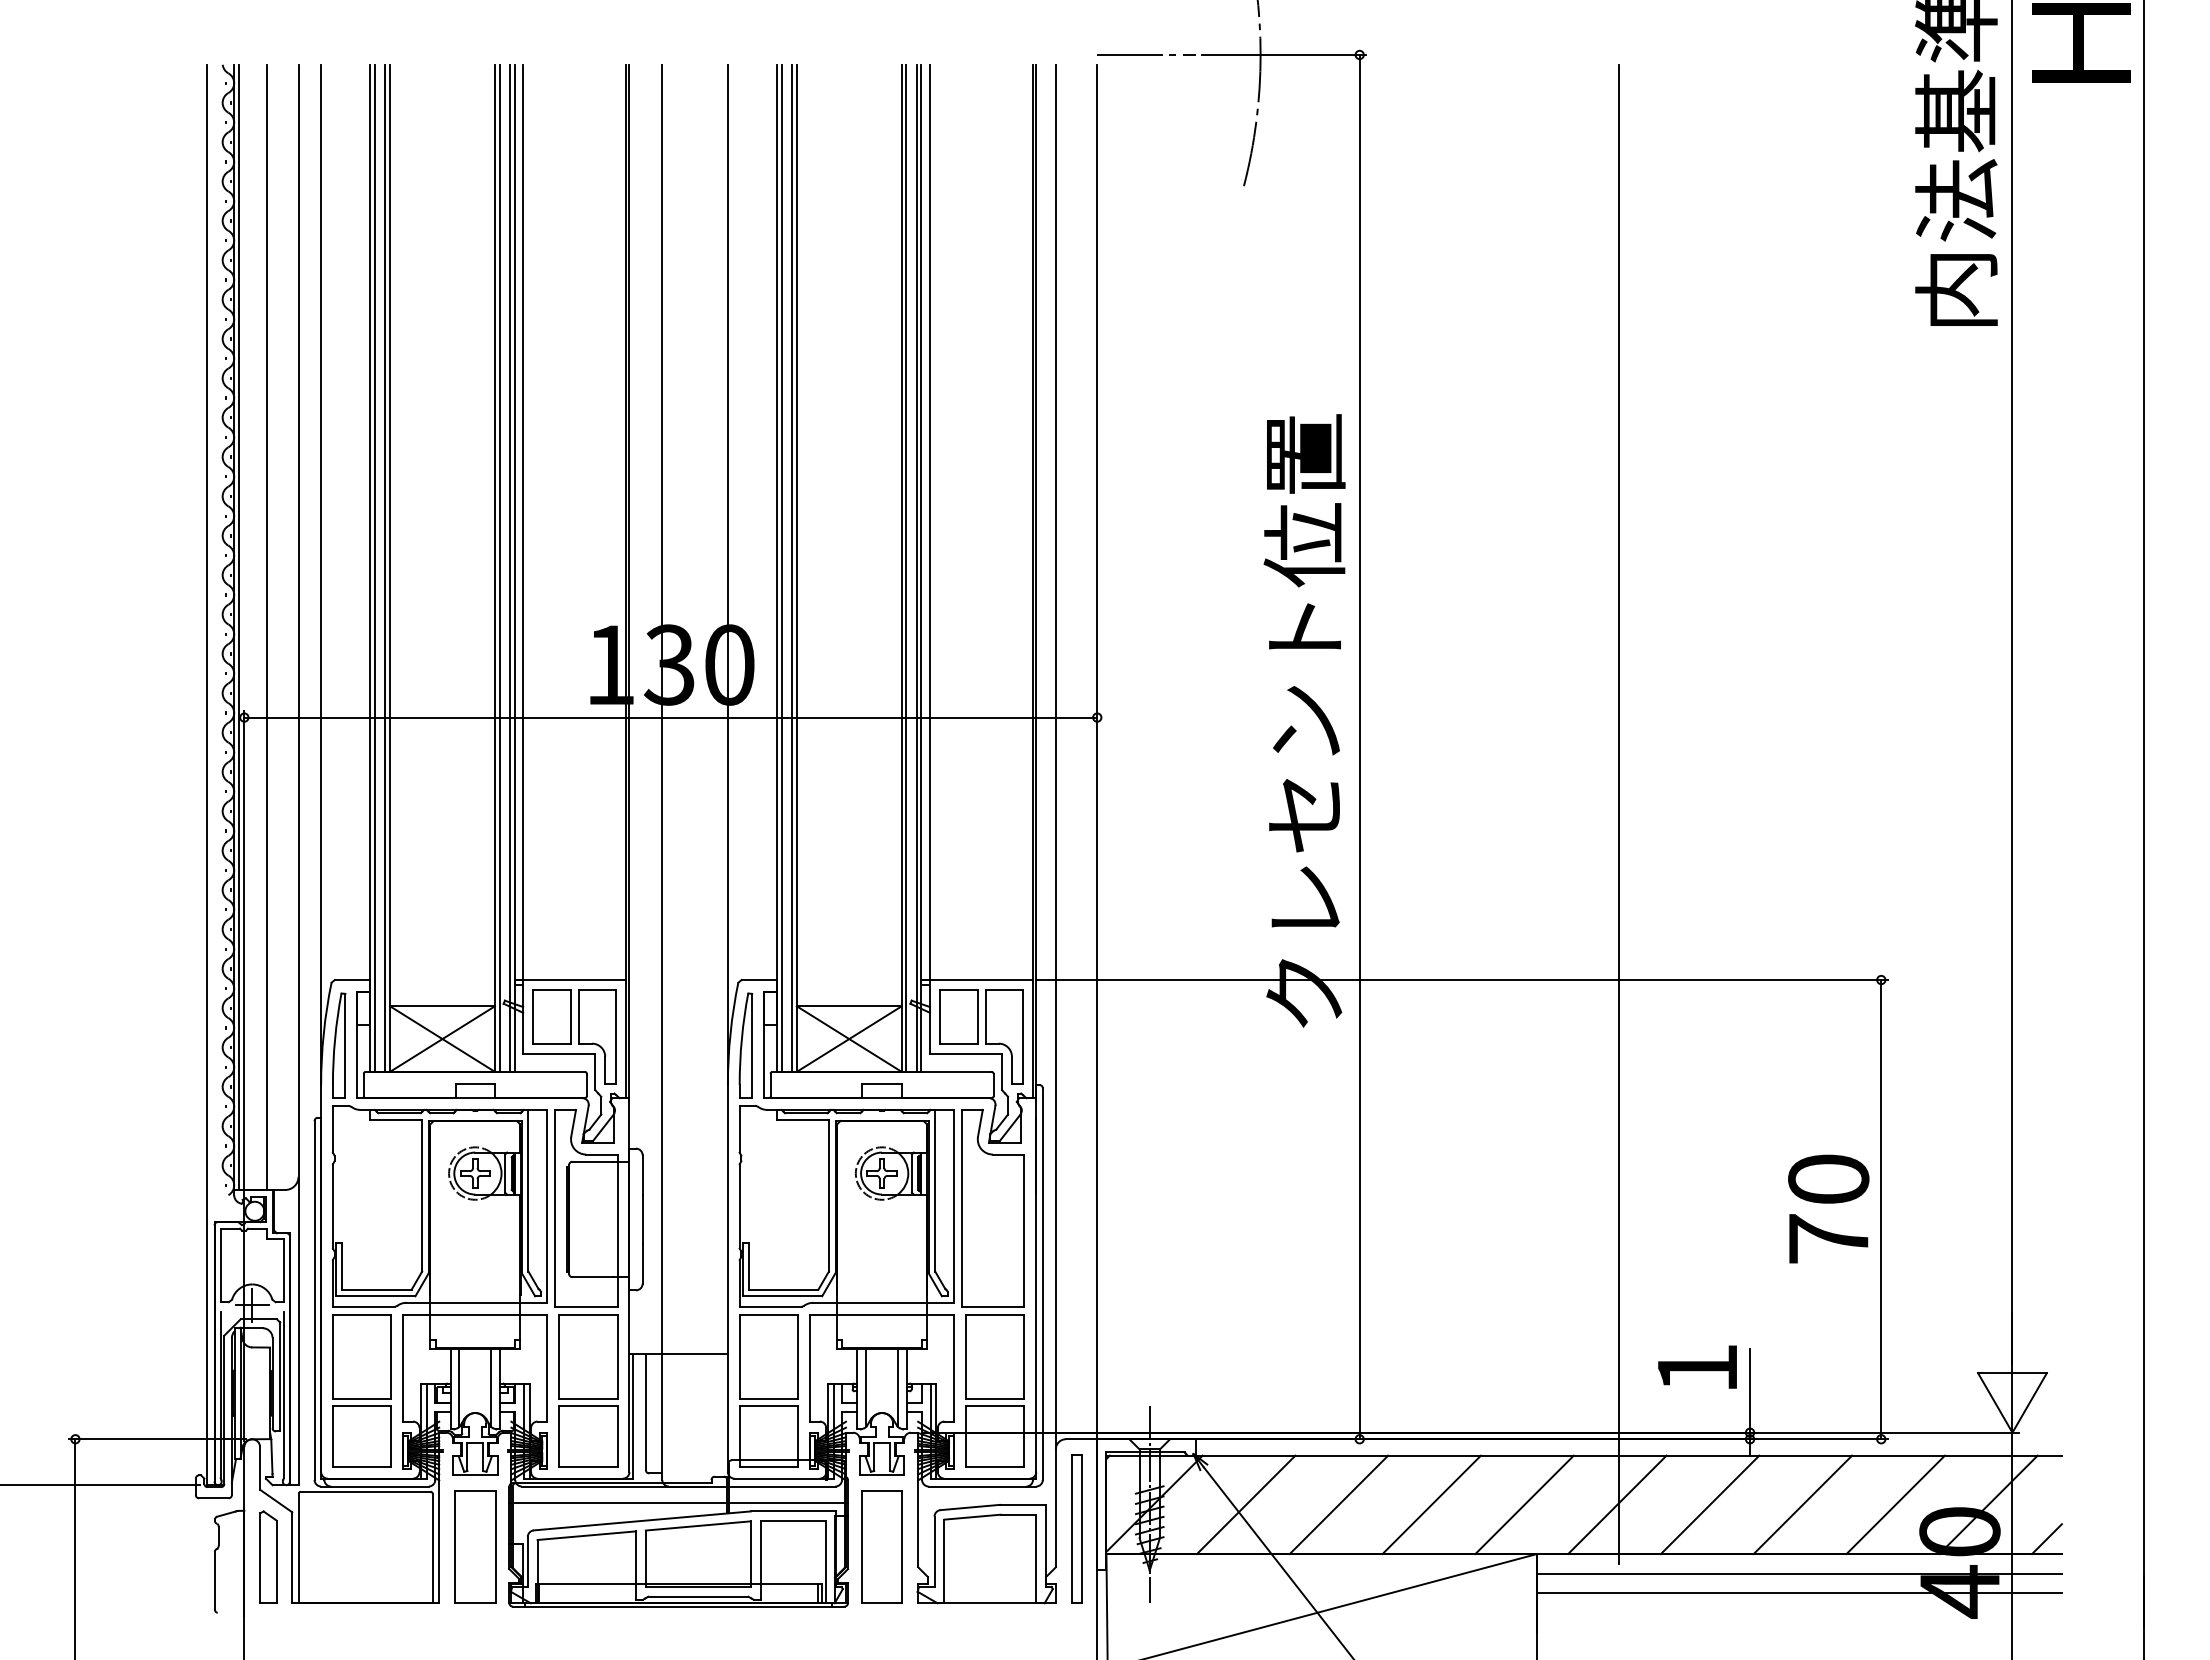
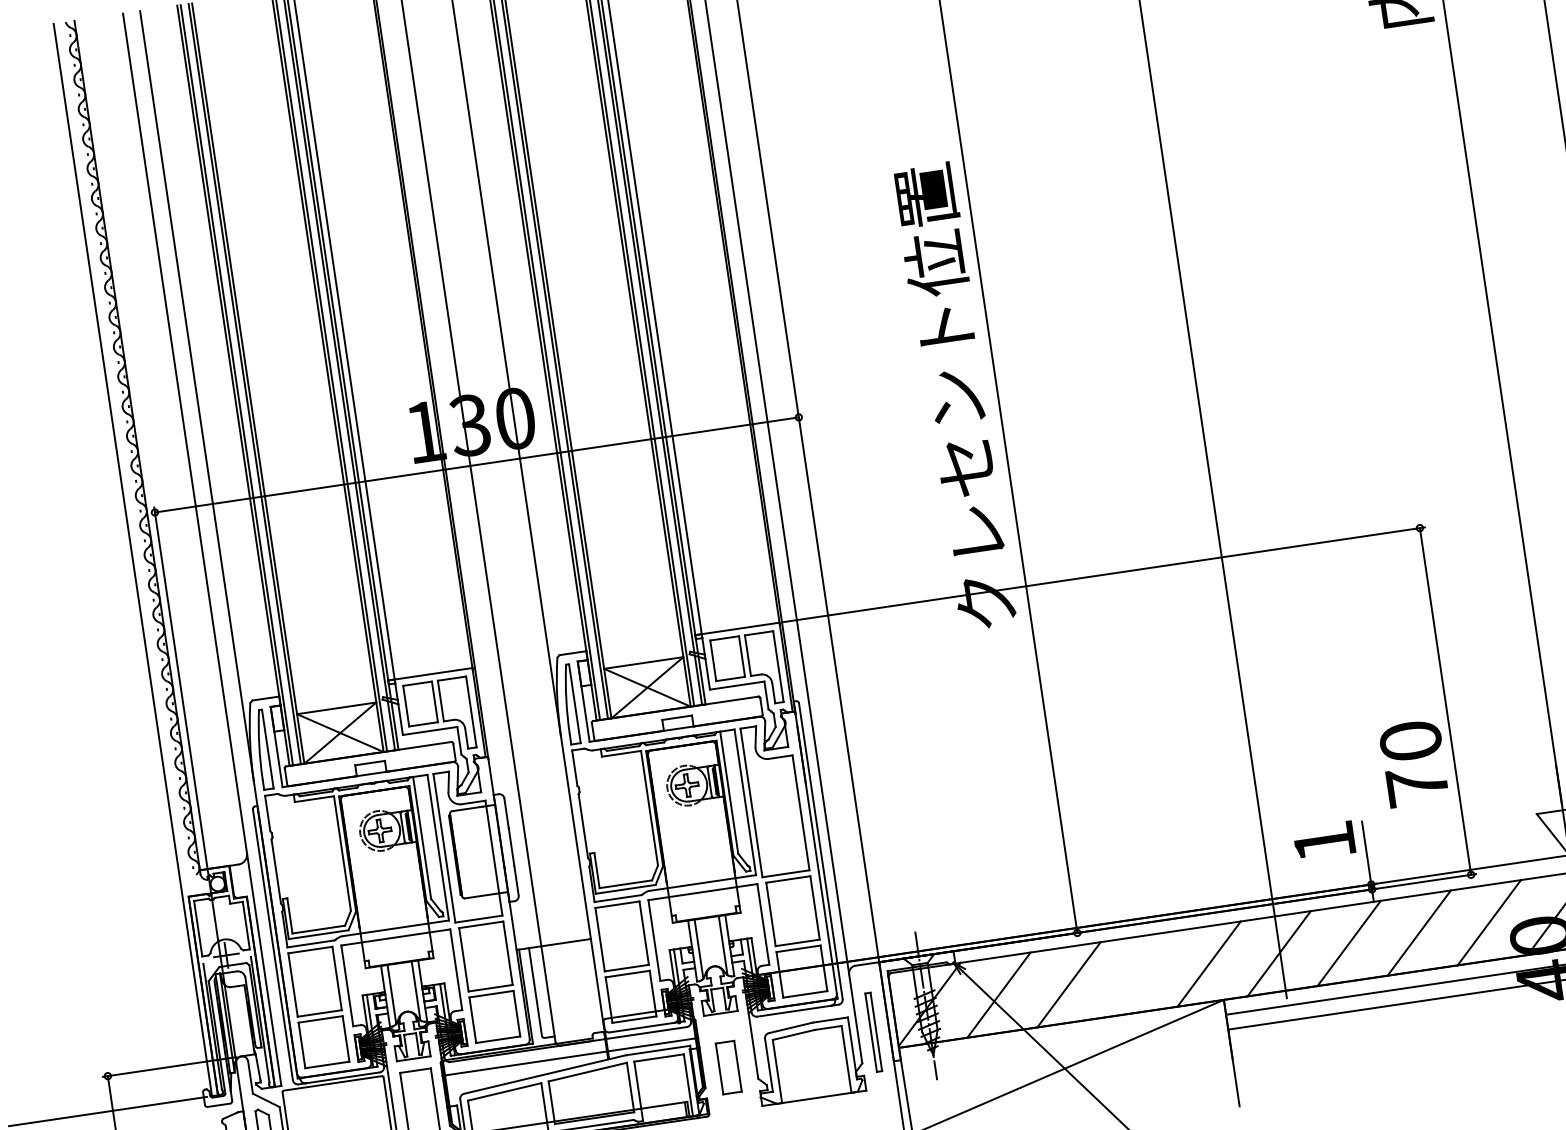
line: (239, 626) -> (141, 444), removed
line: (267, 626) -> (162, 441), removed
text: (1828, 1208) -> (1413, 763), moved
line: (1431, 1504) -> (1138, 974), removed
part: (1076, 1528) -> (873, 1031), size x0.7
part: (881, 1546) -> (728, 1067), size x0.6

